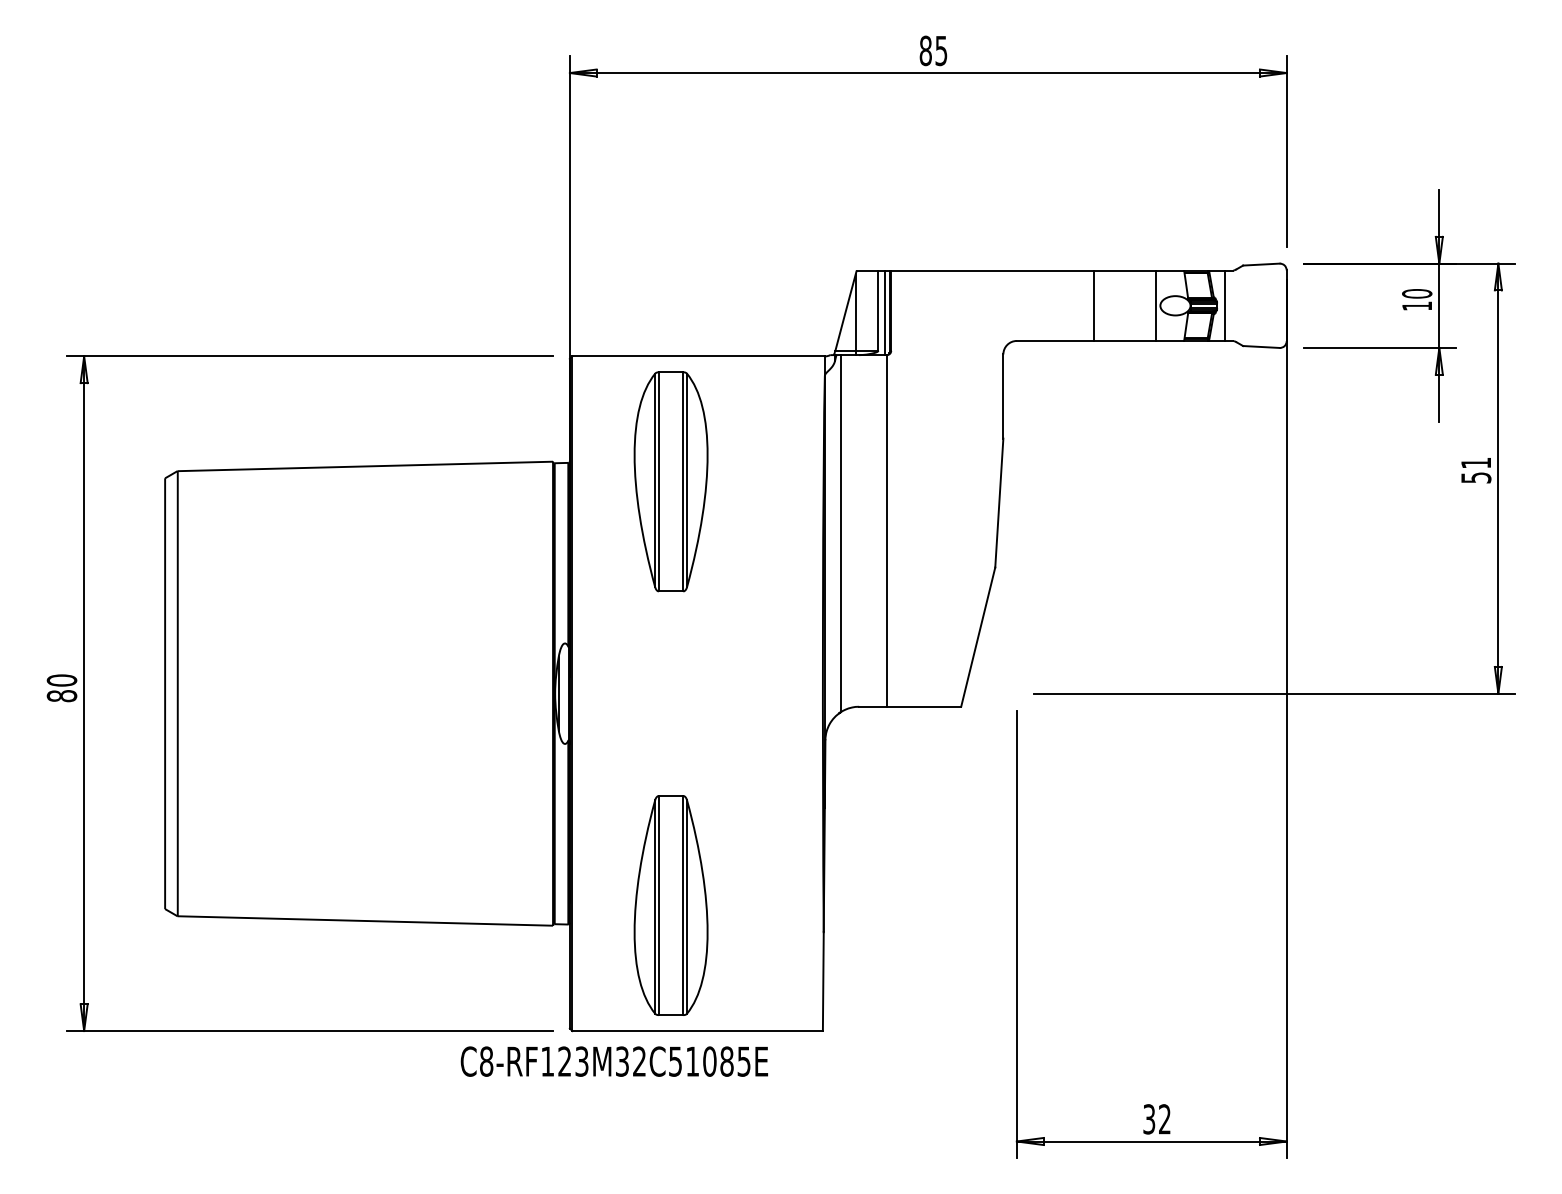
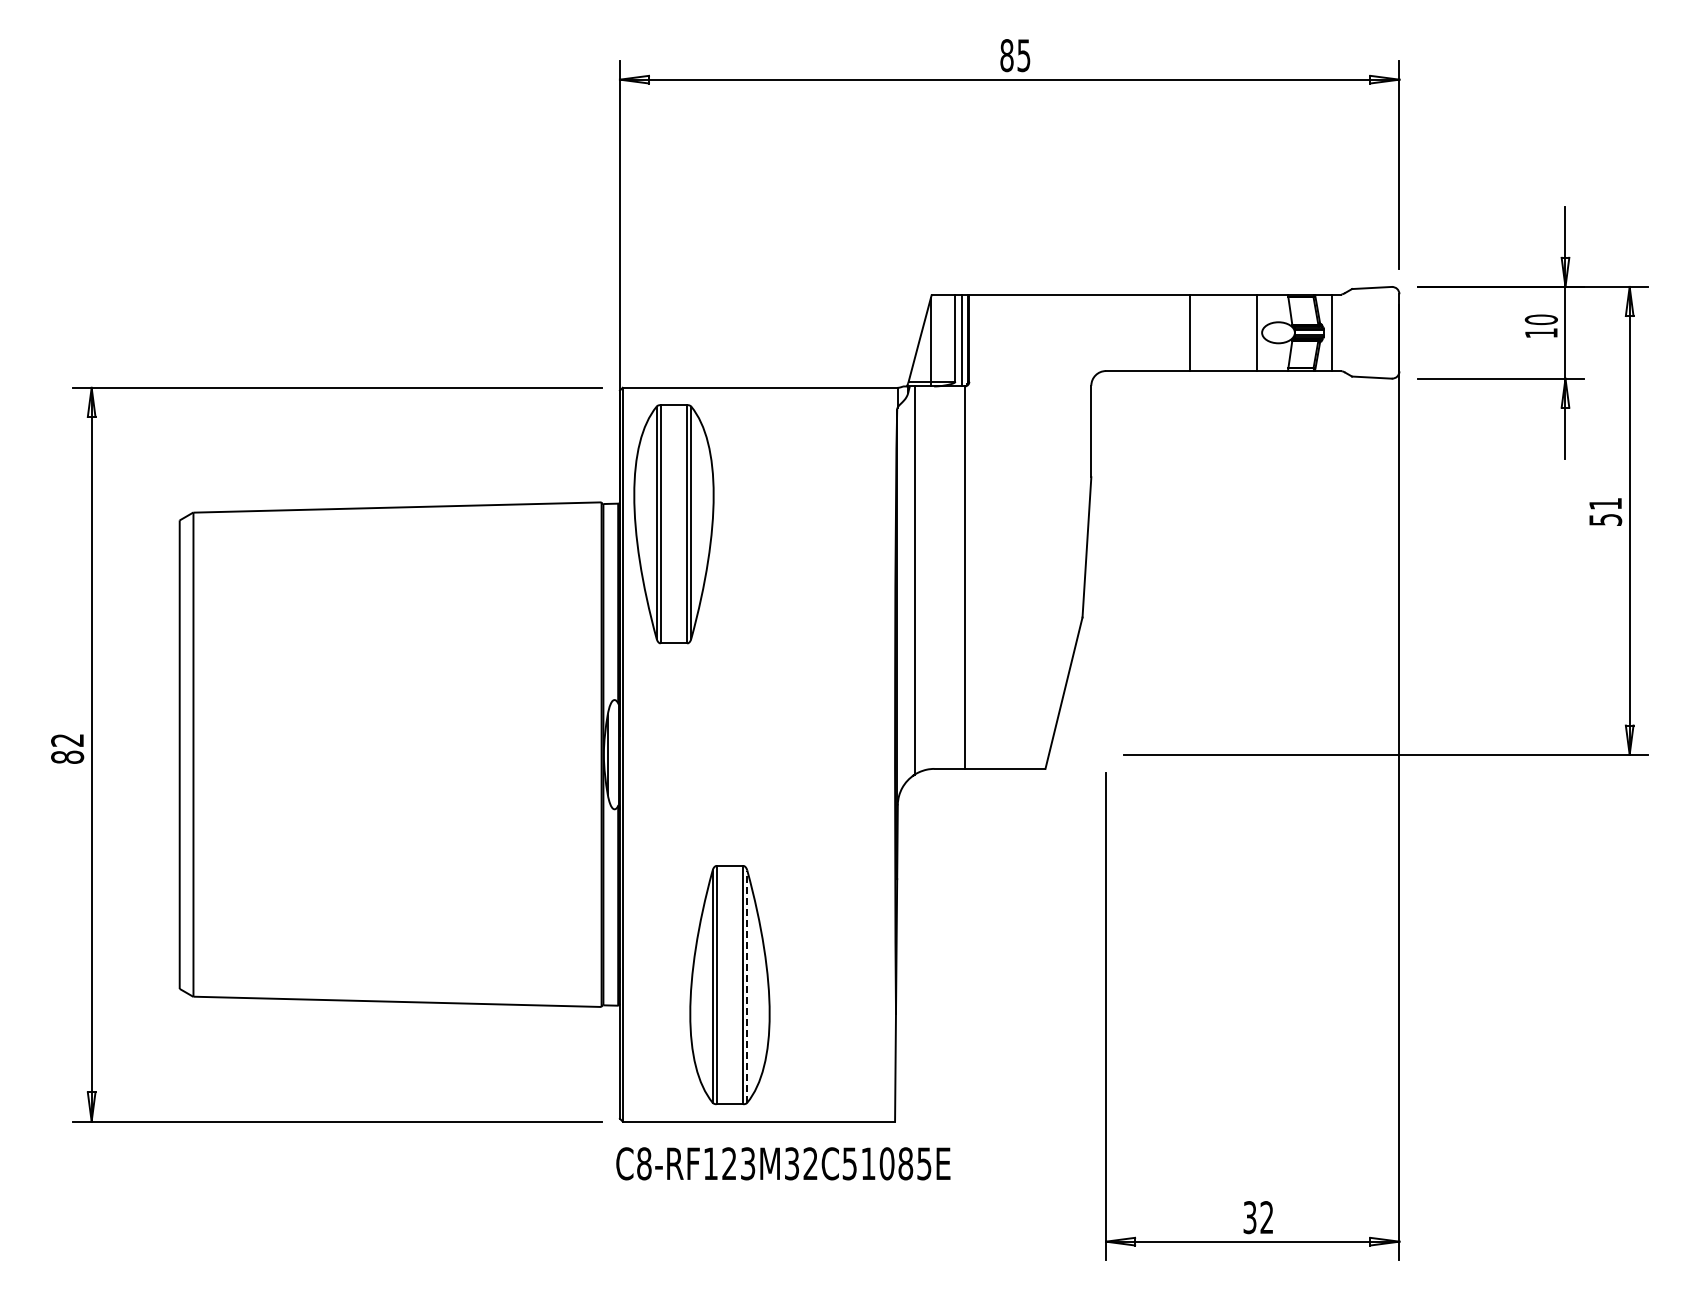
part: (670, 482) -> (673, 524), moved
text: (61, 679) -> (67, 739), 80 -> 82
line: (687, 906) -> (747, 986), solid -> dashed
text: (614, 1061) -> (783, 1163), moved

